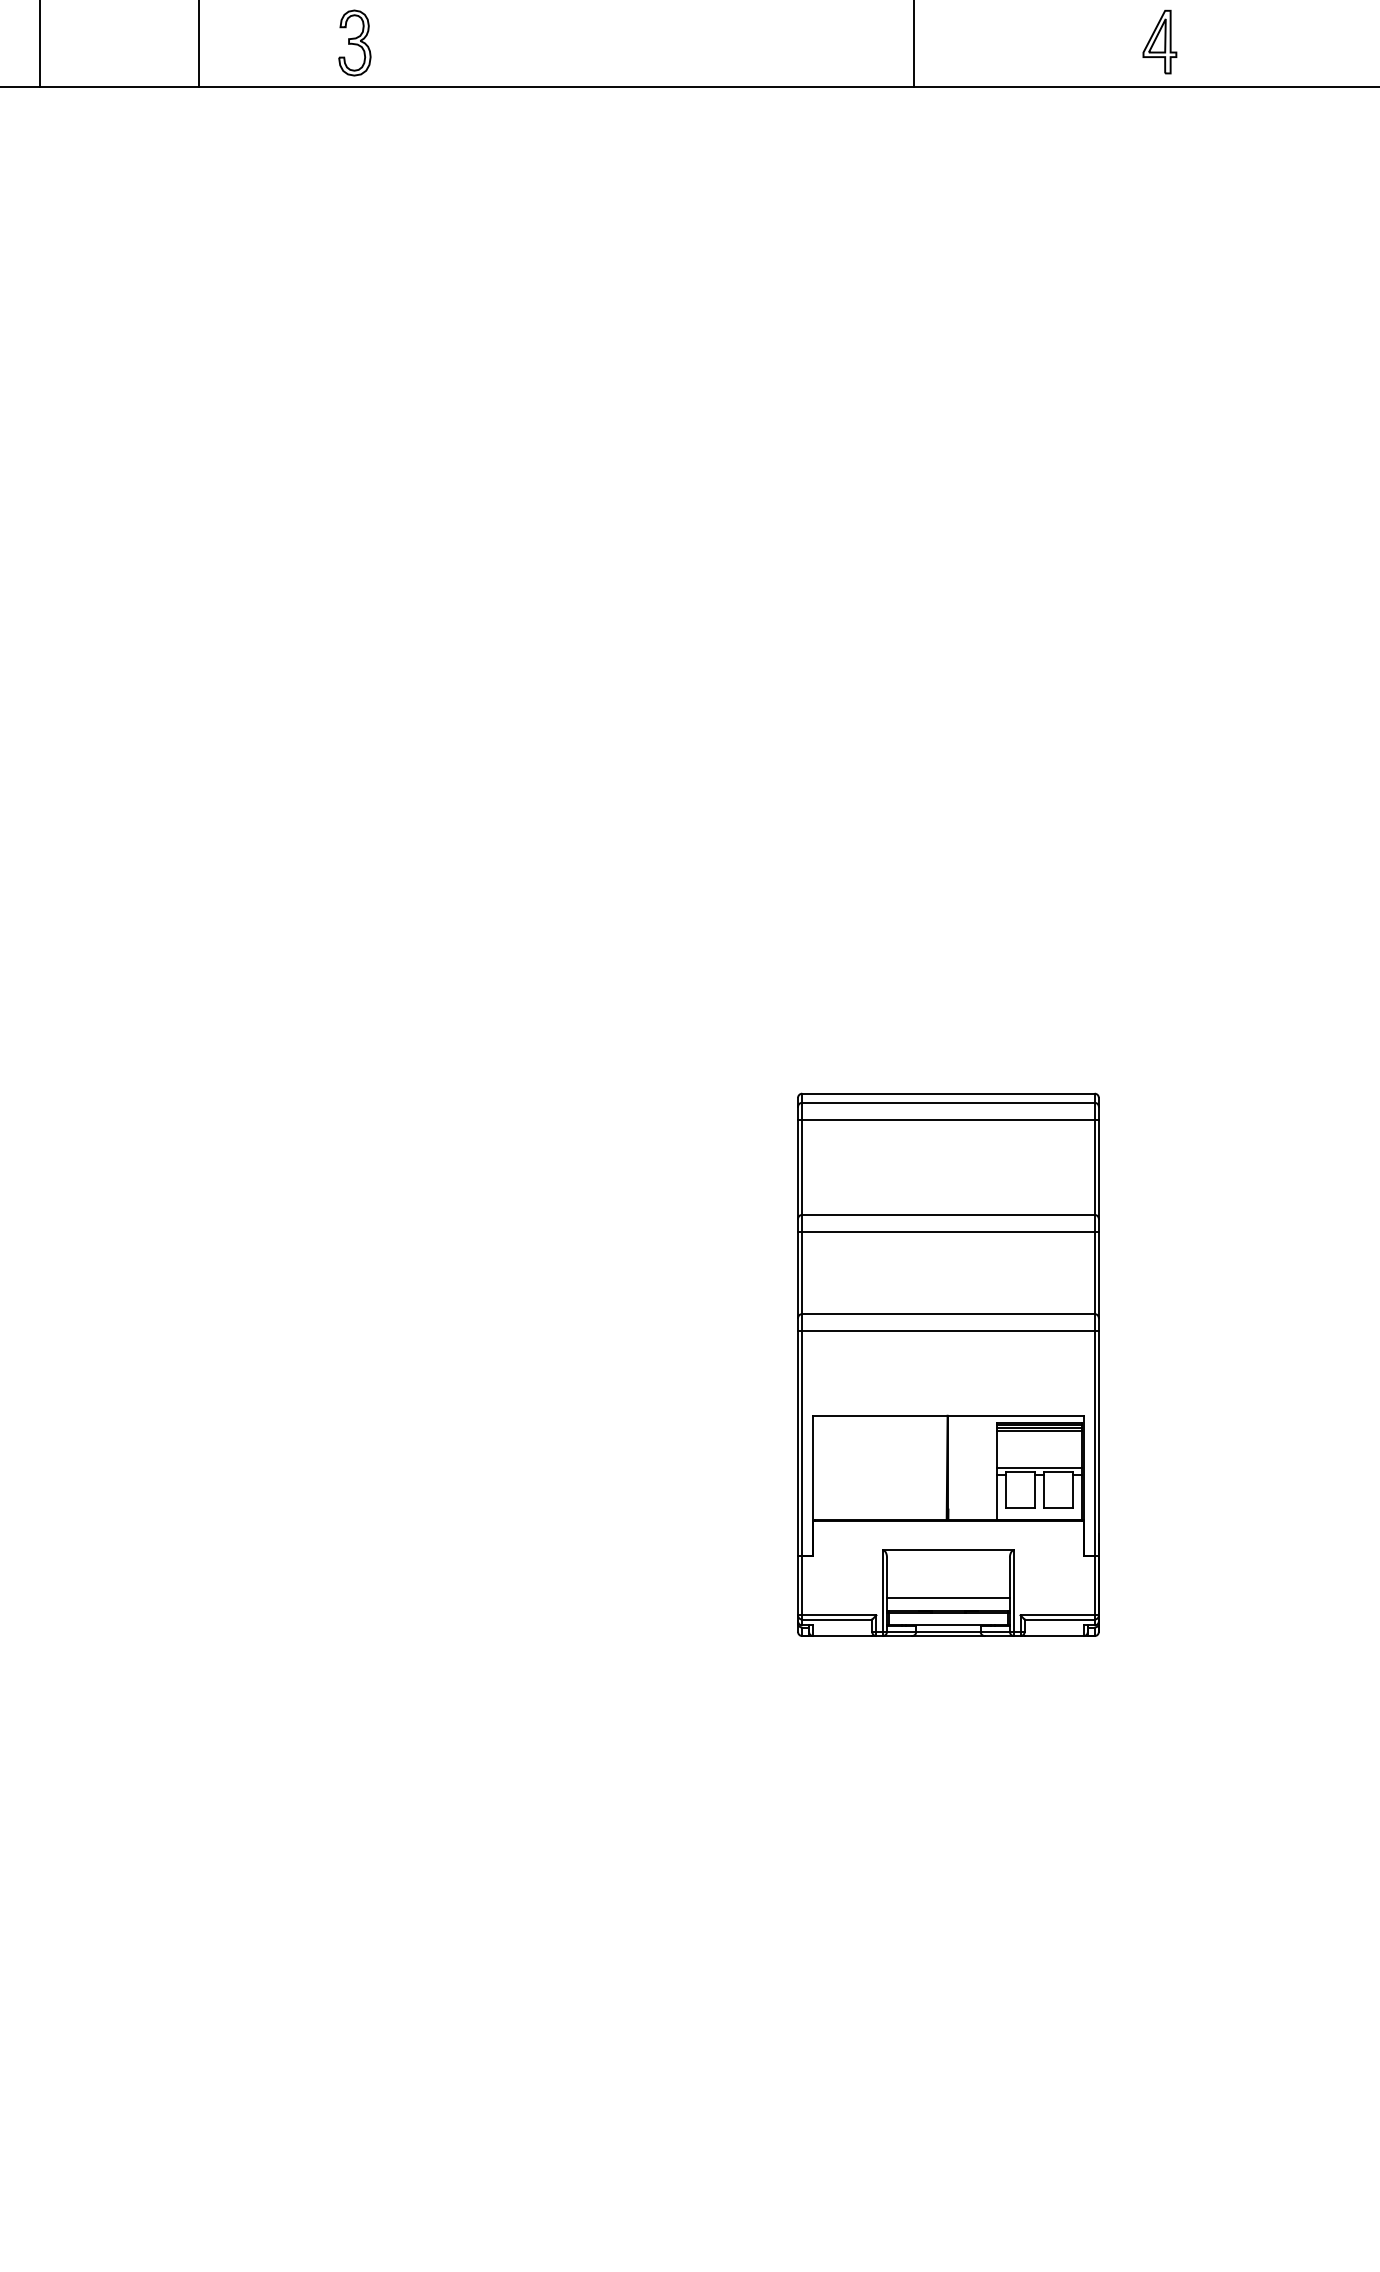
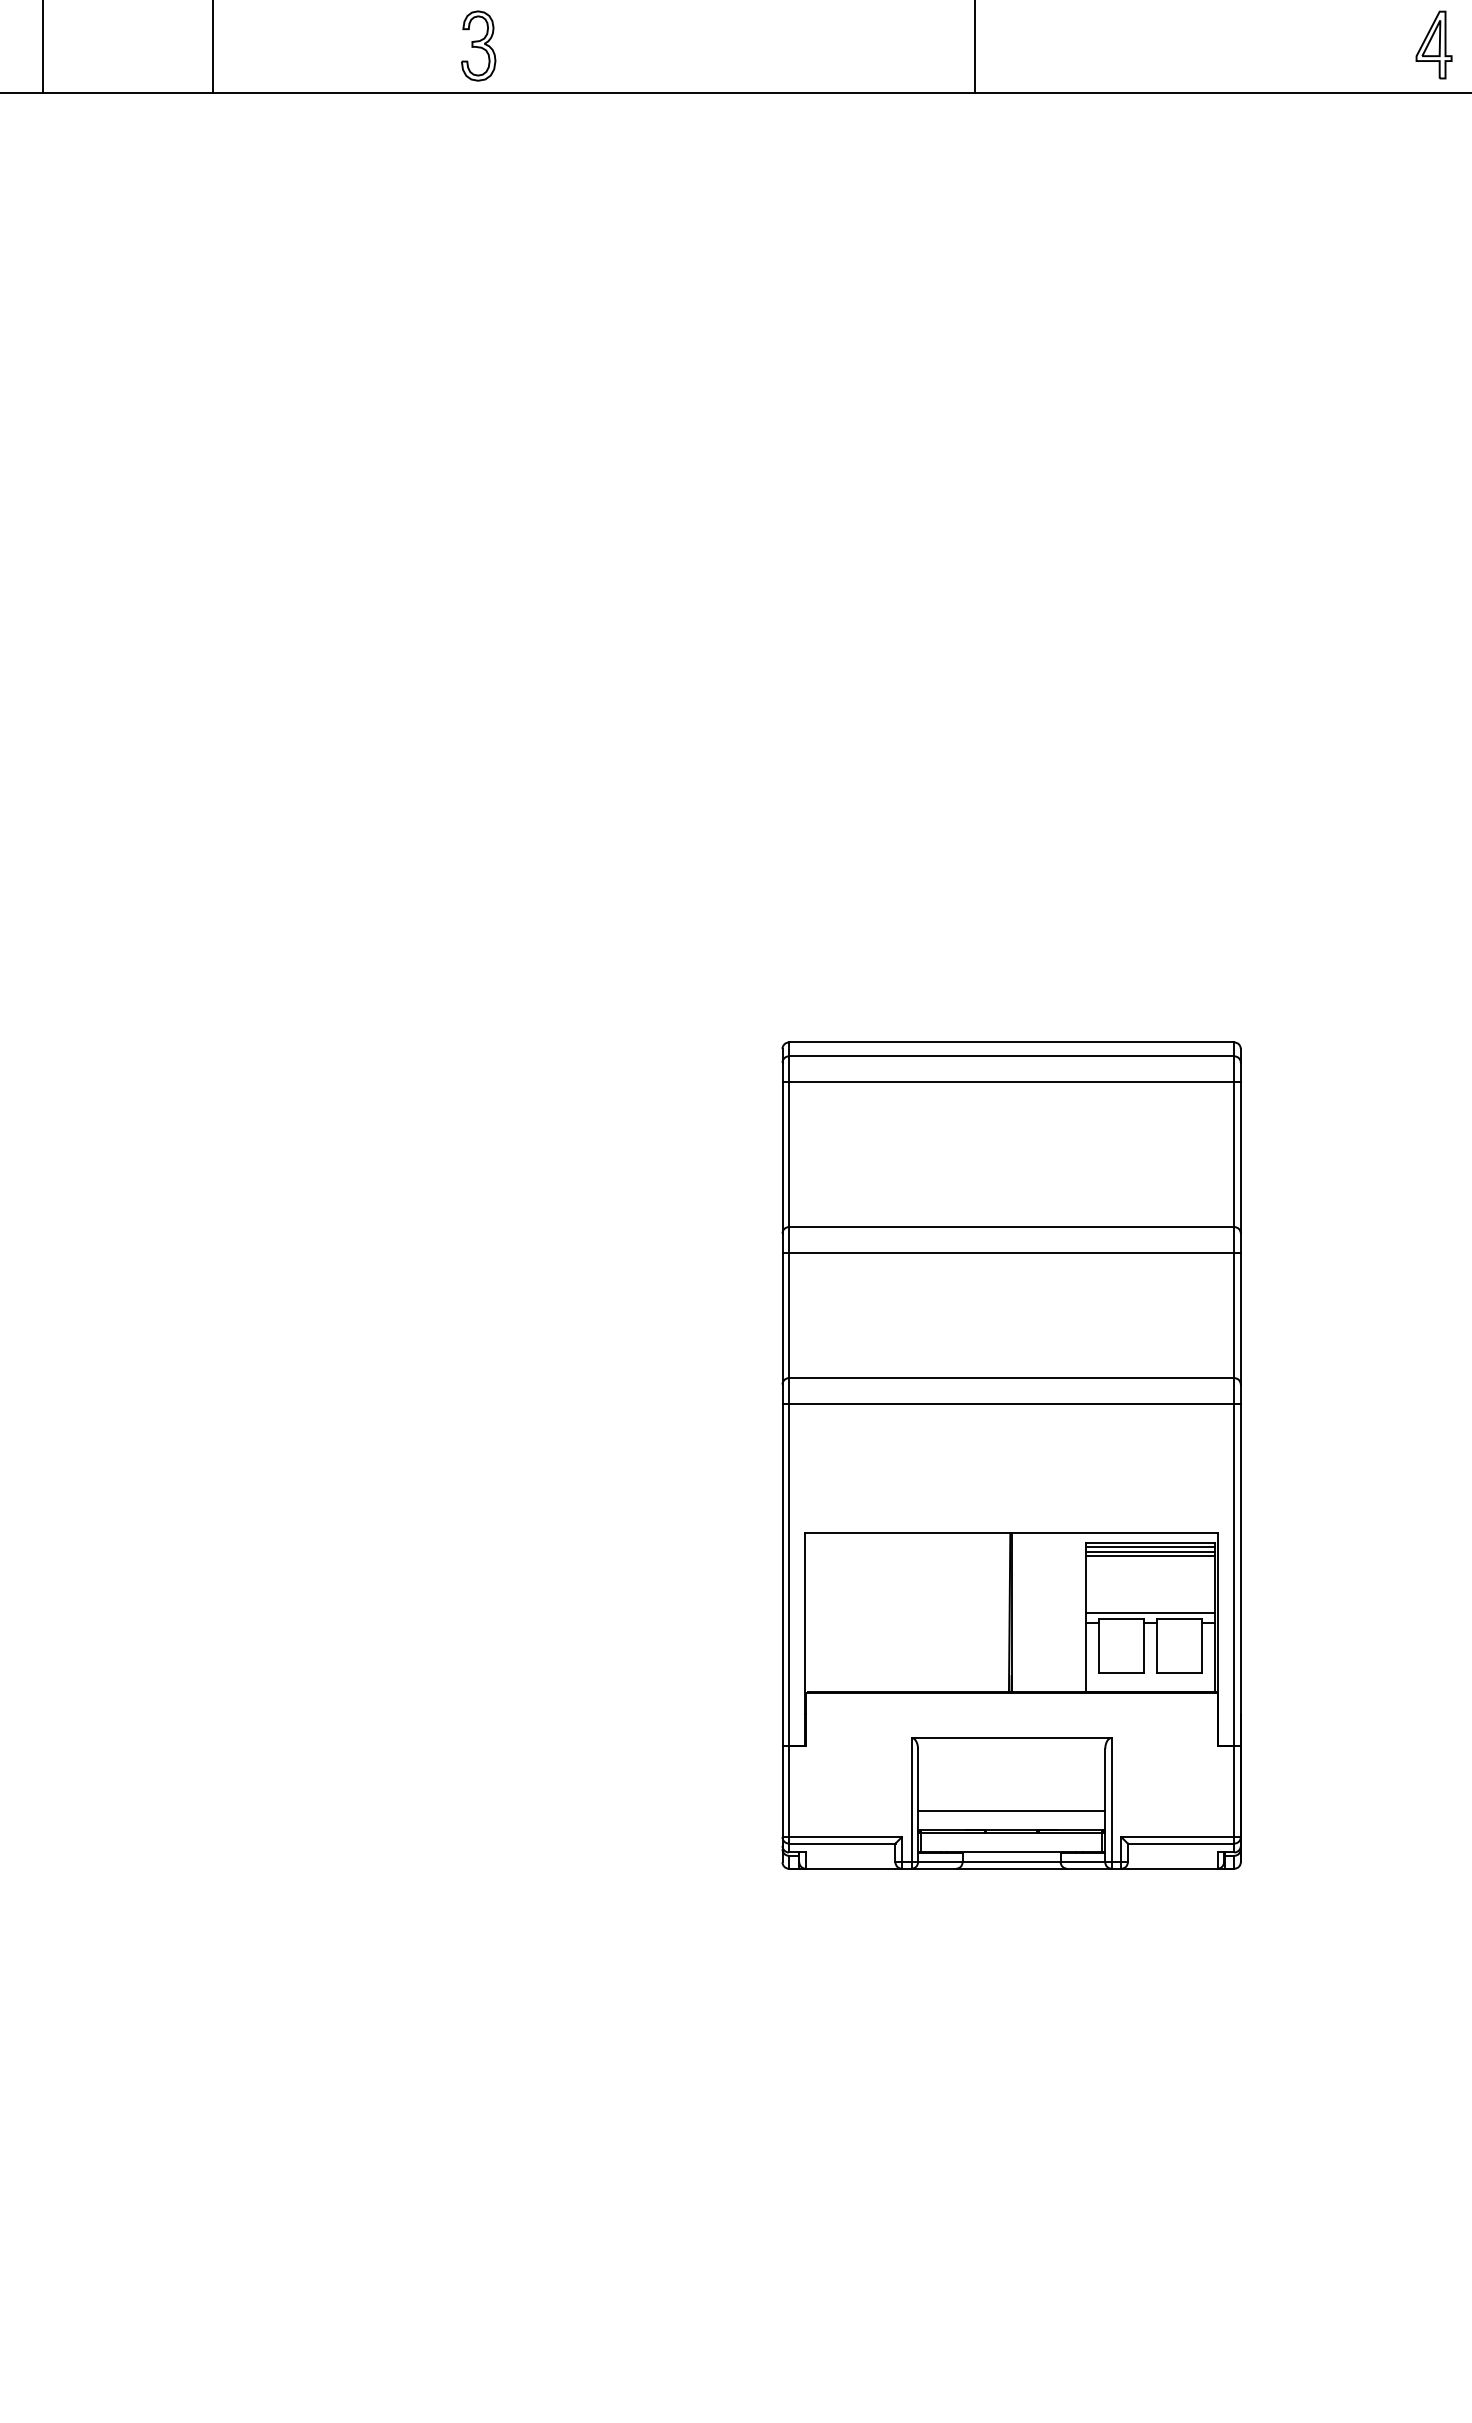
part: (1159, 41) -> (1433, 44), moved
part: (354, 42) -> (478, 45), moved
part: (948, 1364) -> (1011, 1455), size x1.43

